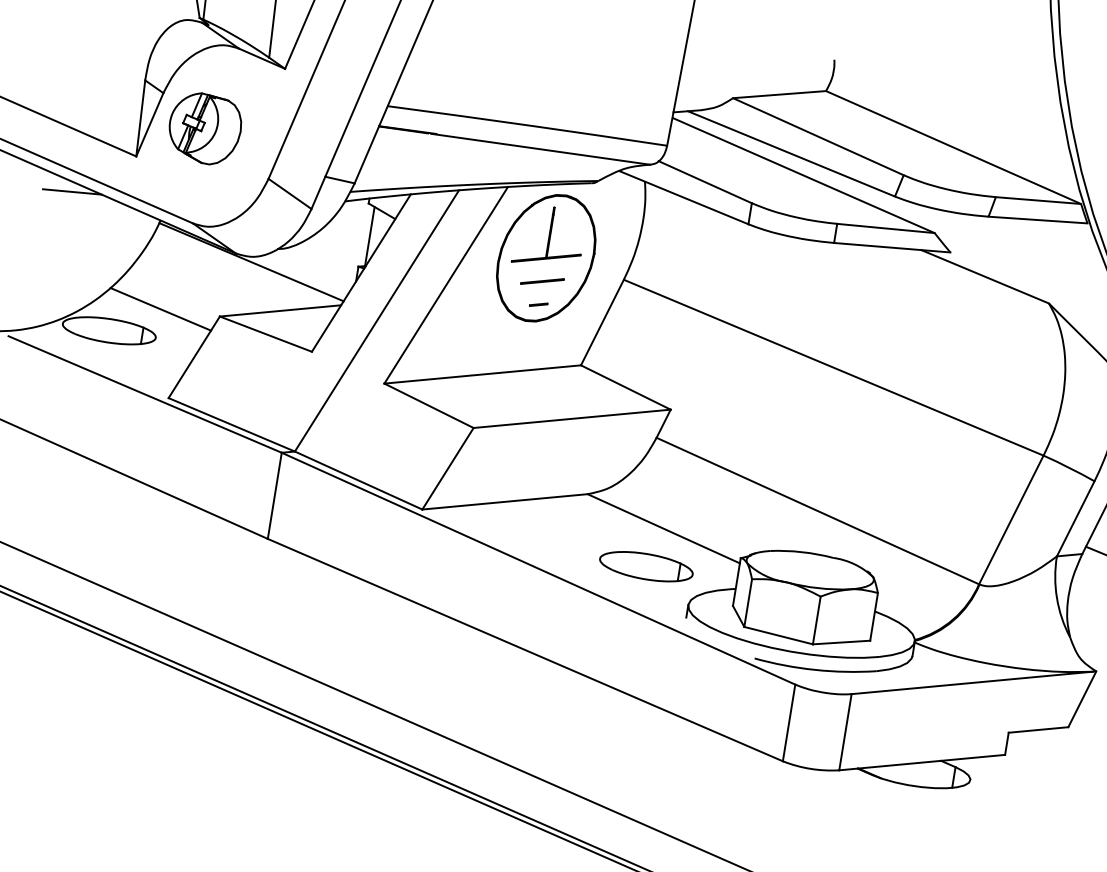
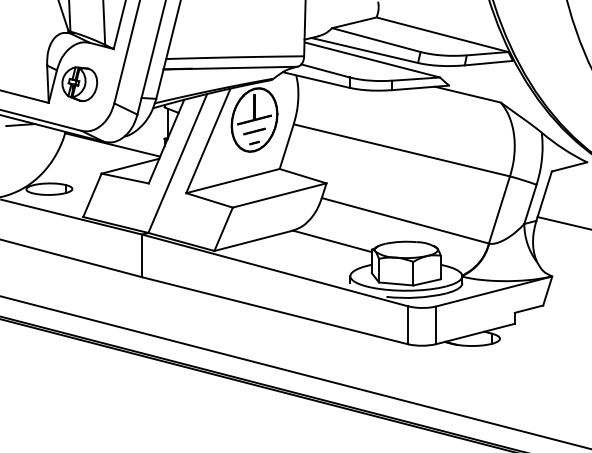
line: (160, 308) -> (72, 174), removed
part: (645, 567) -> (326, 261), removed

